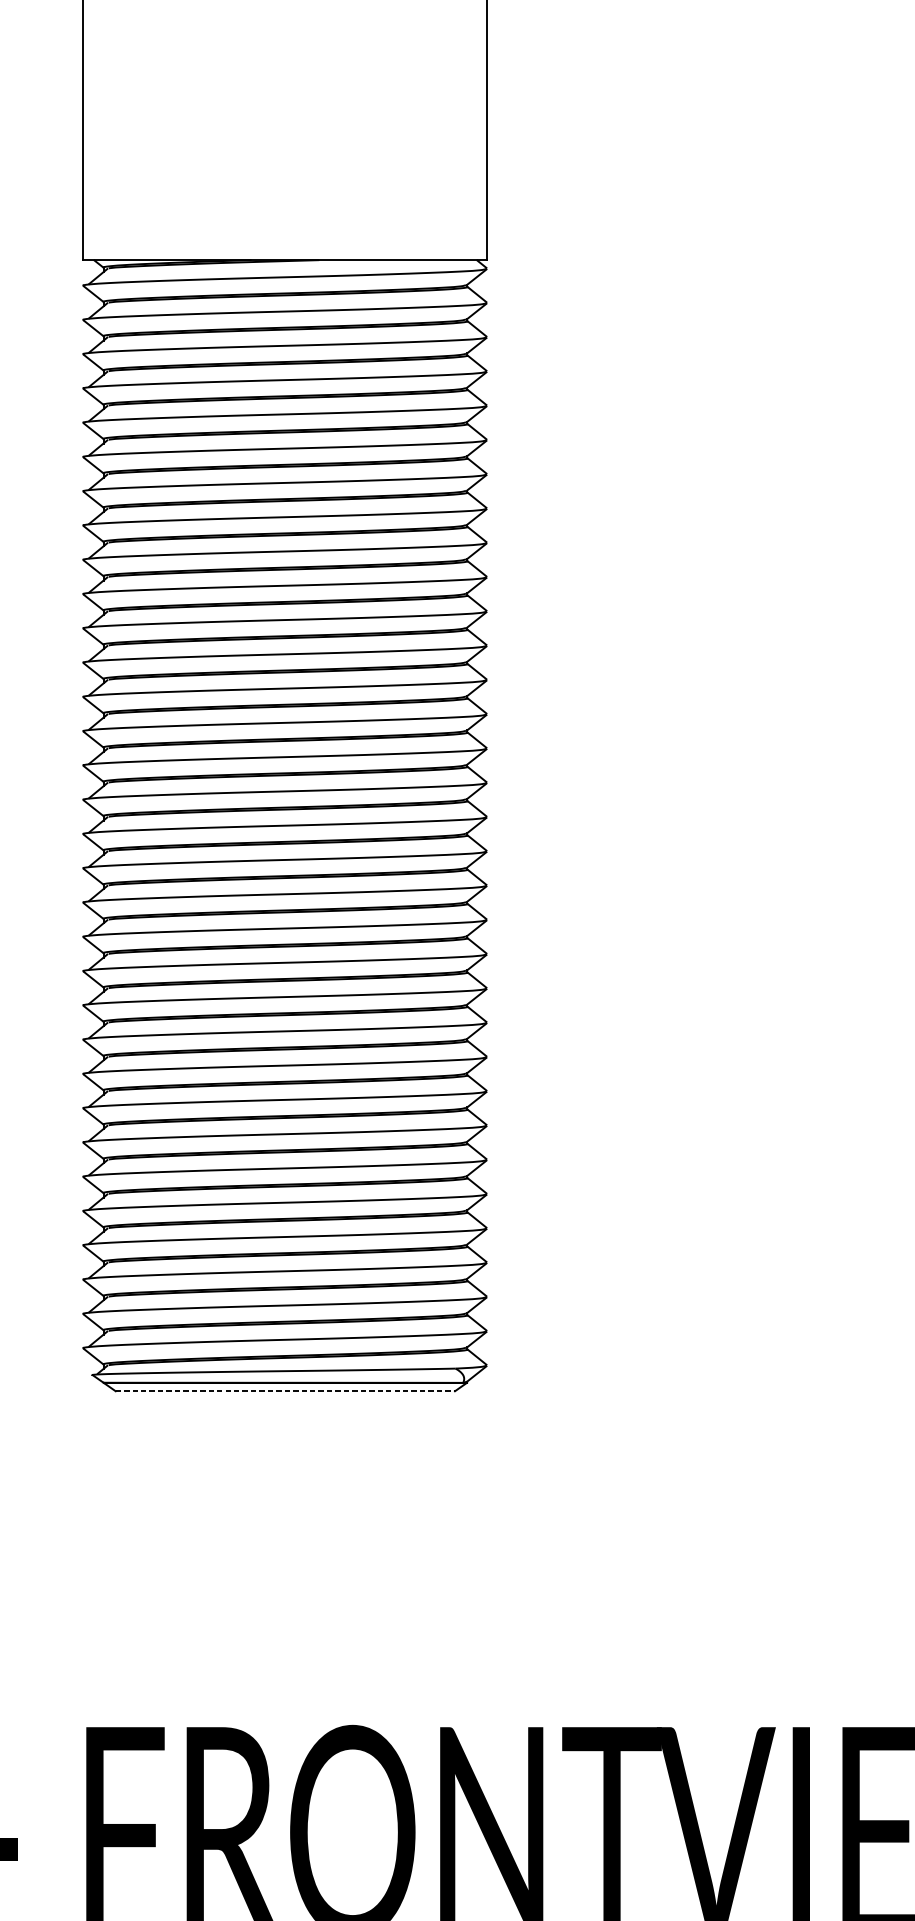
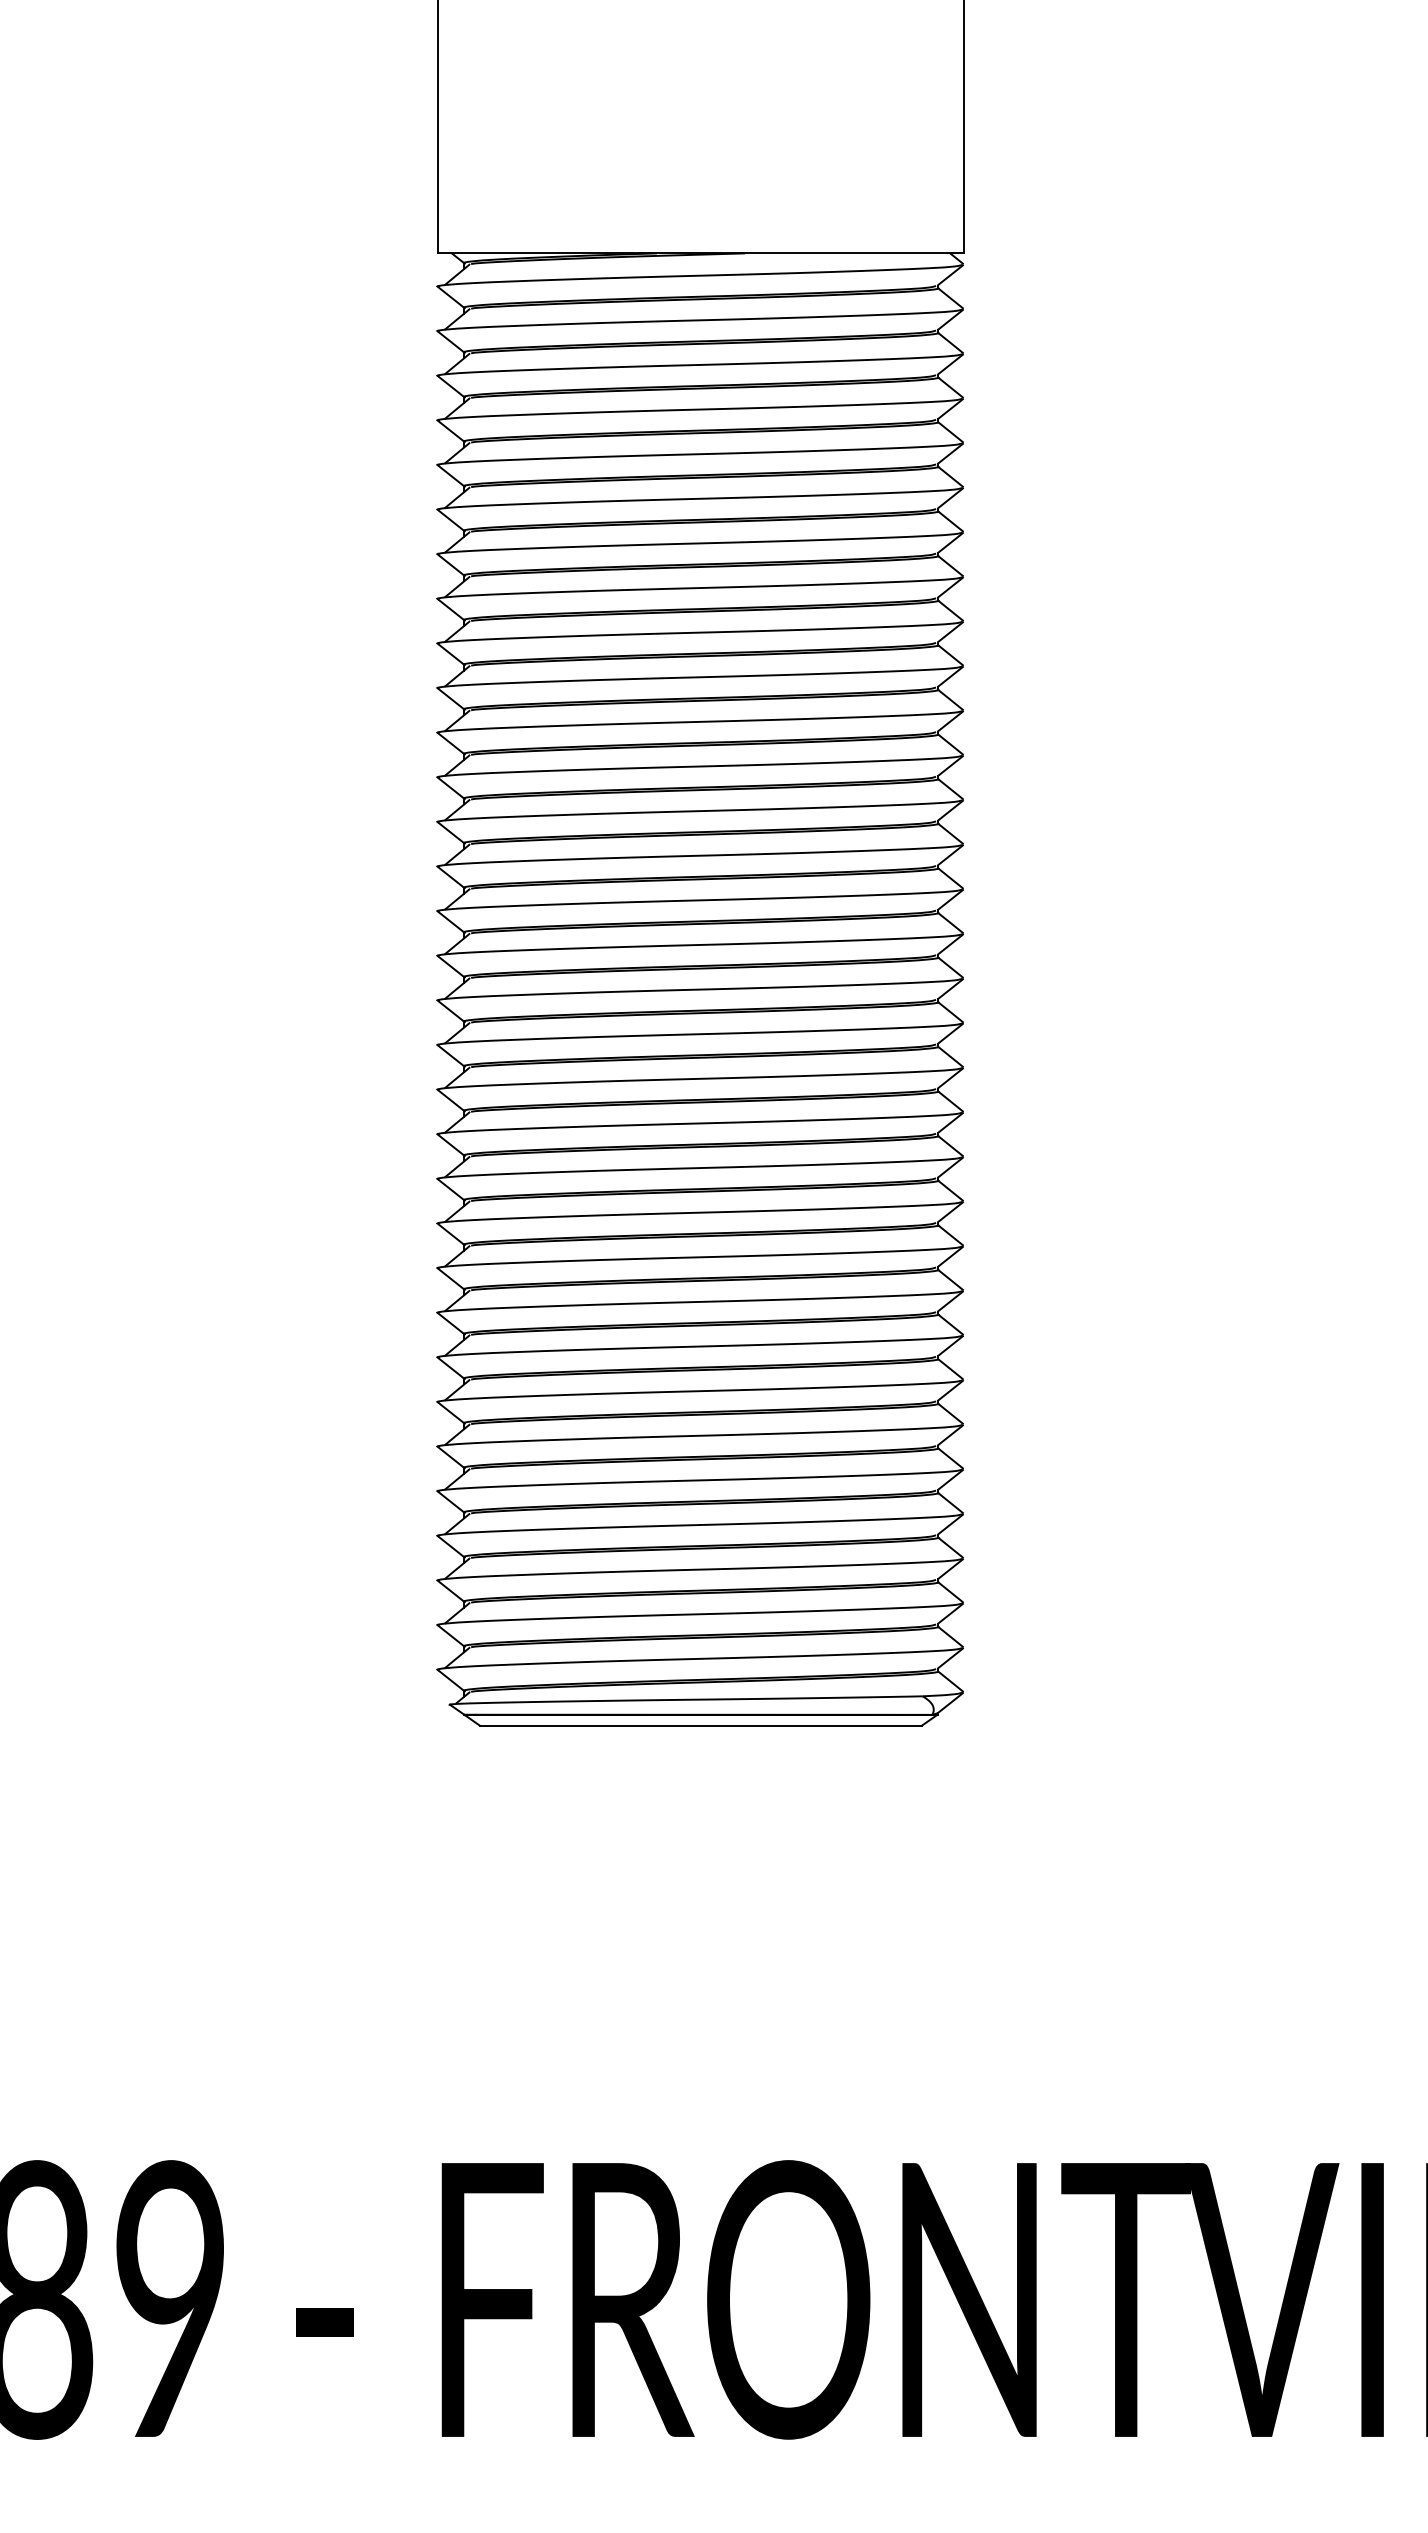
line: (285, 1391) -> (700, 1725), dashed -> solid

